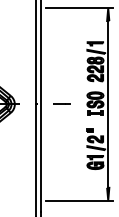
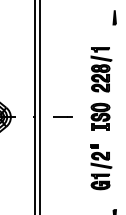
line: (79, 8) -> (82, 10), removed
line: (108, 104) -> (115, 117), removed

